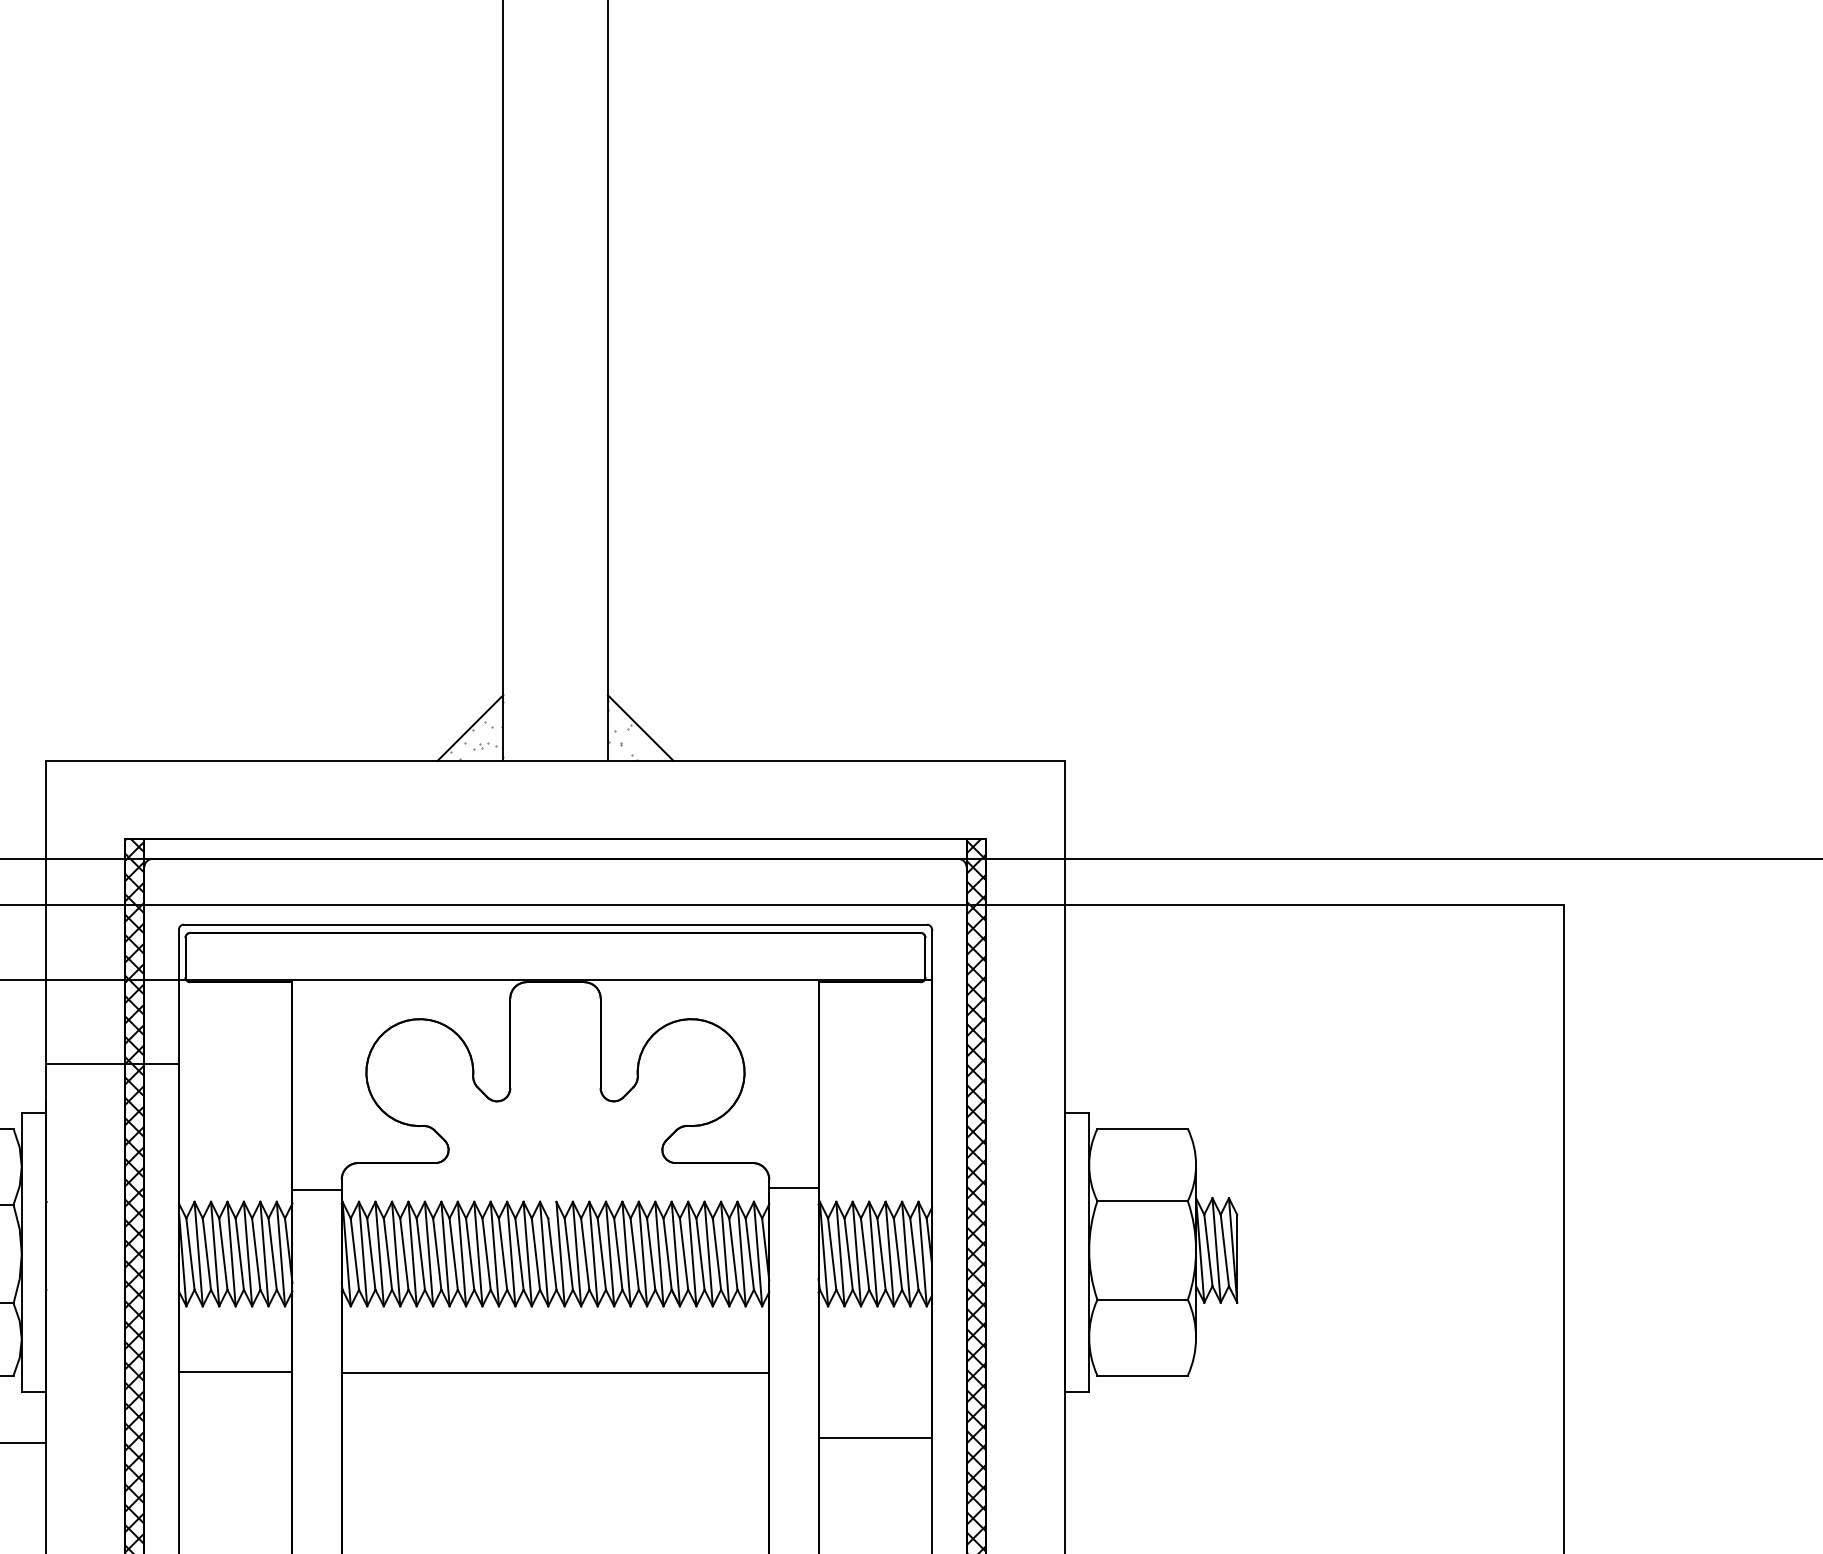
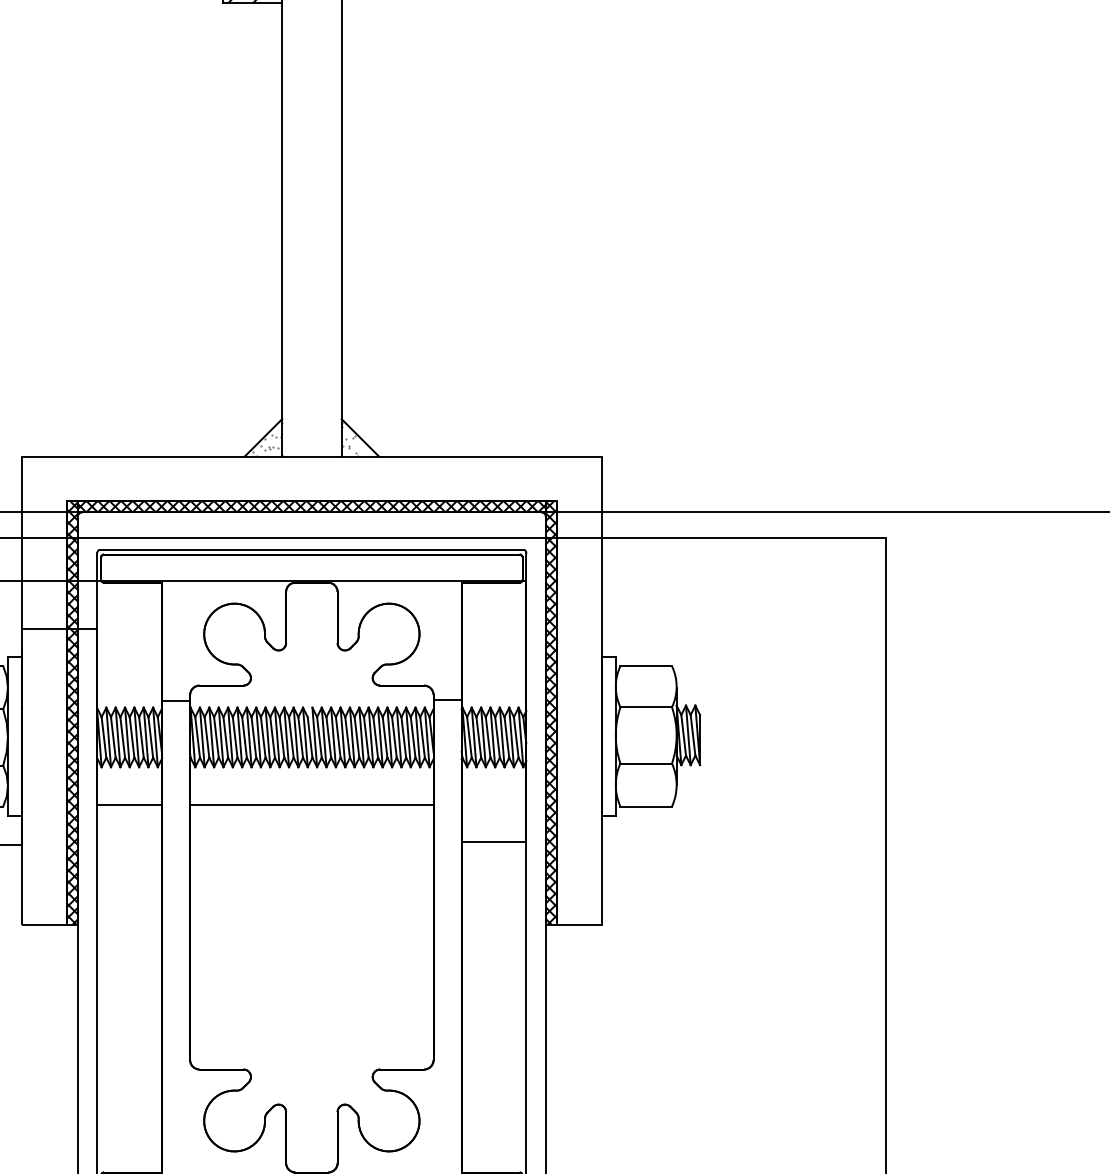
hatch: (554, 848) -> (311, 506), added

